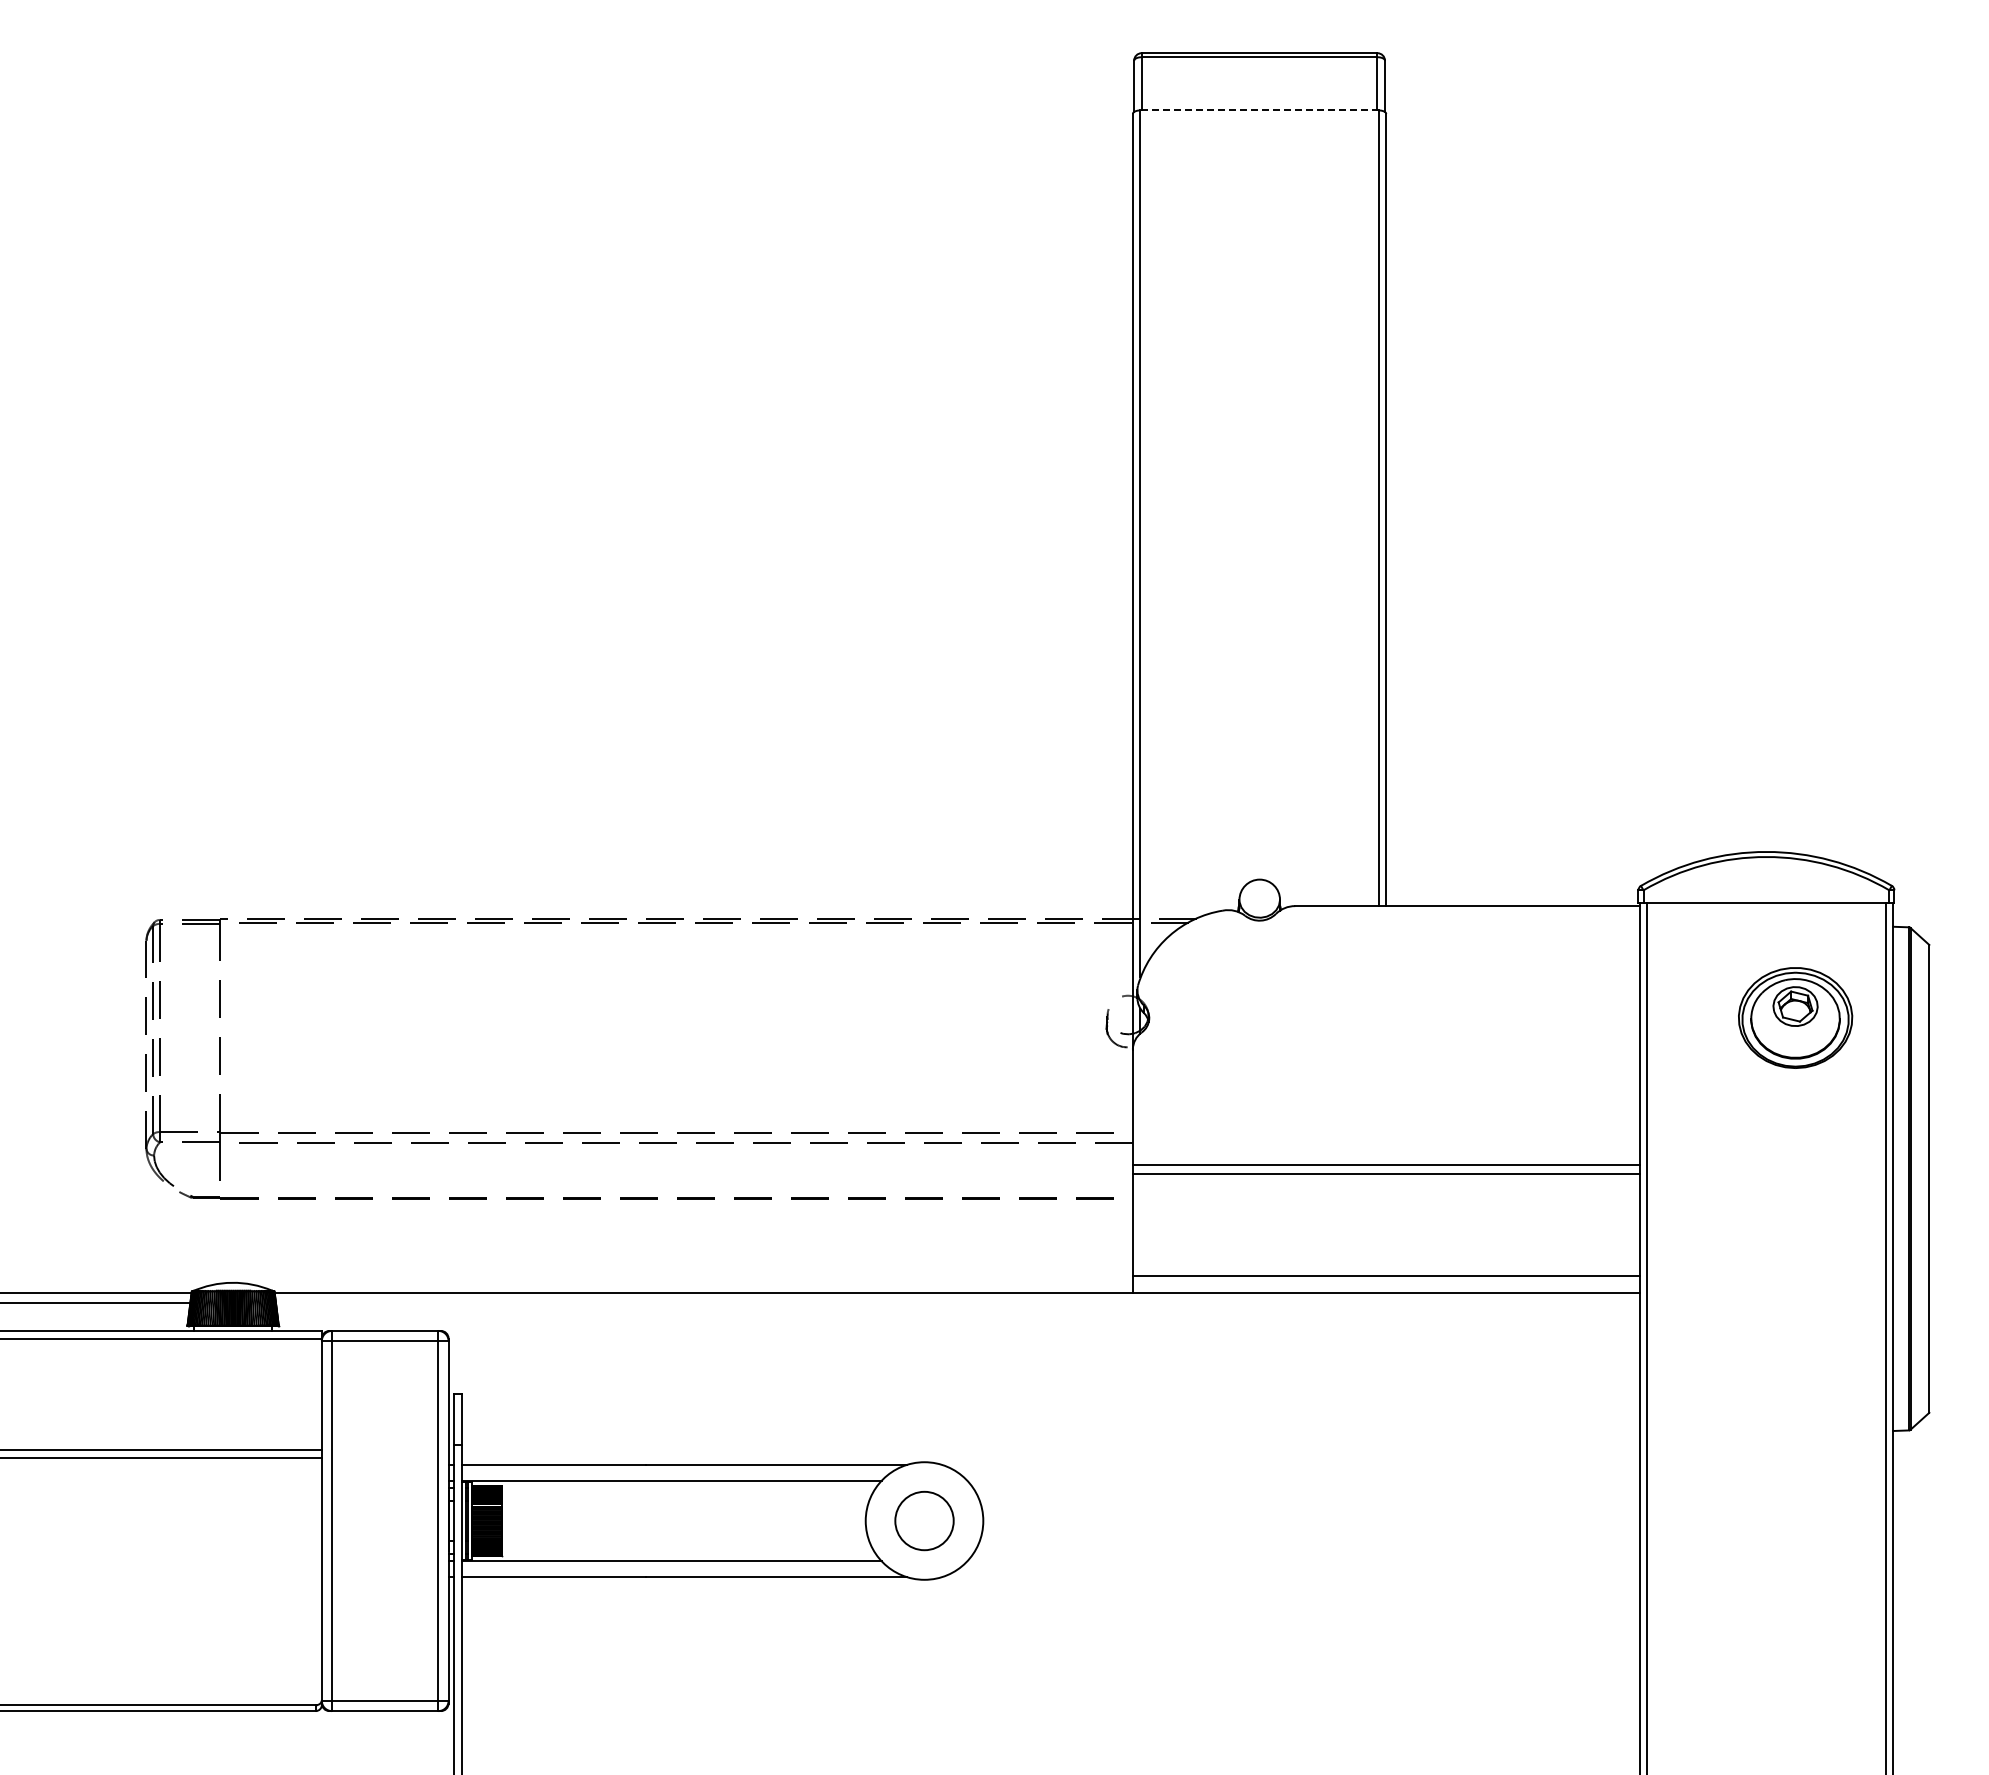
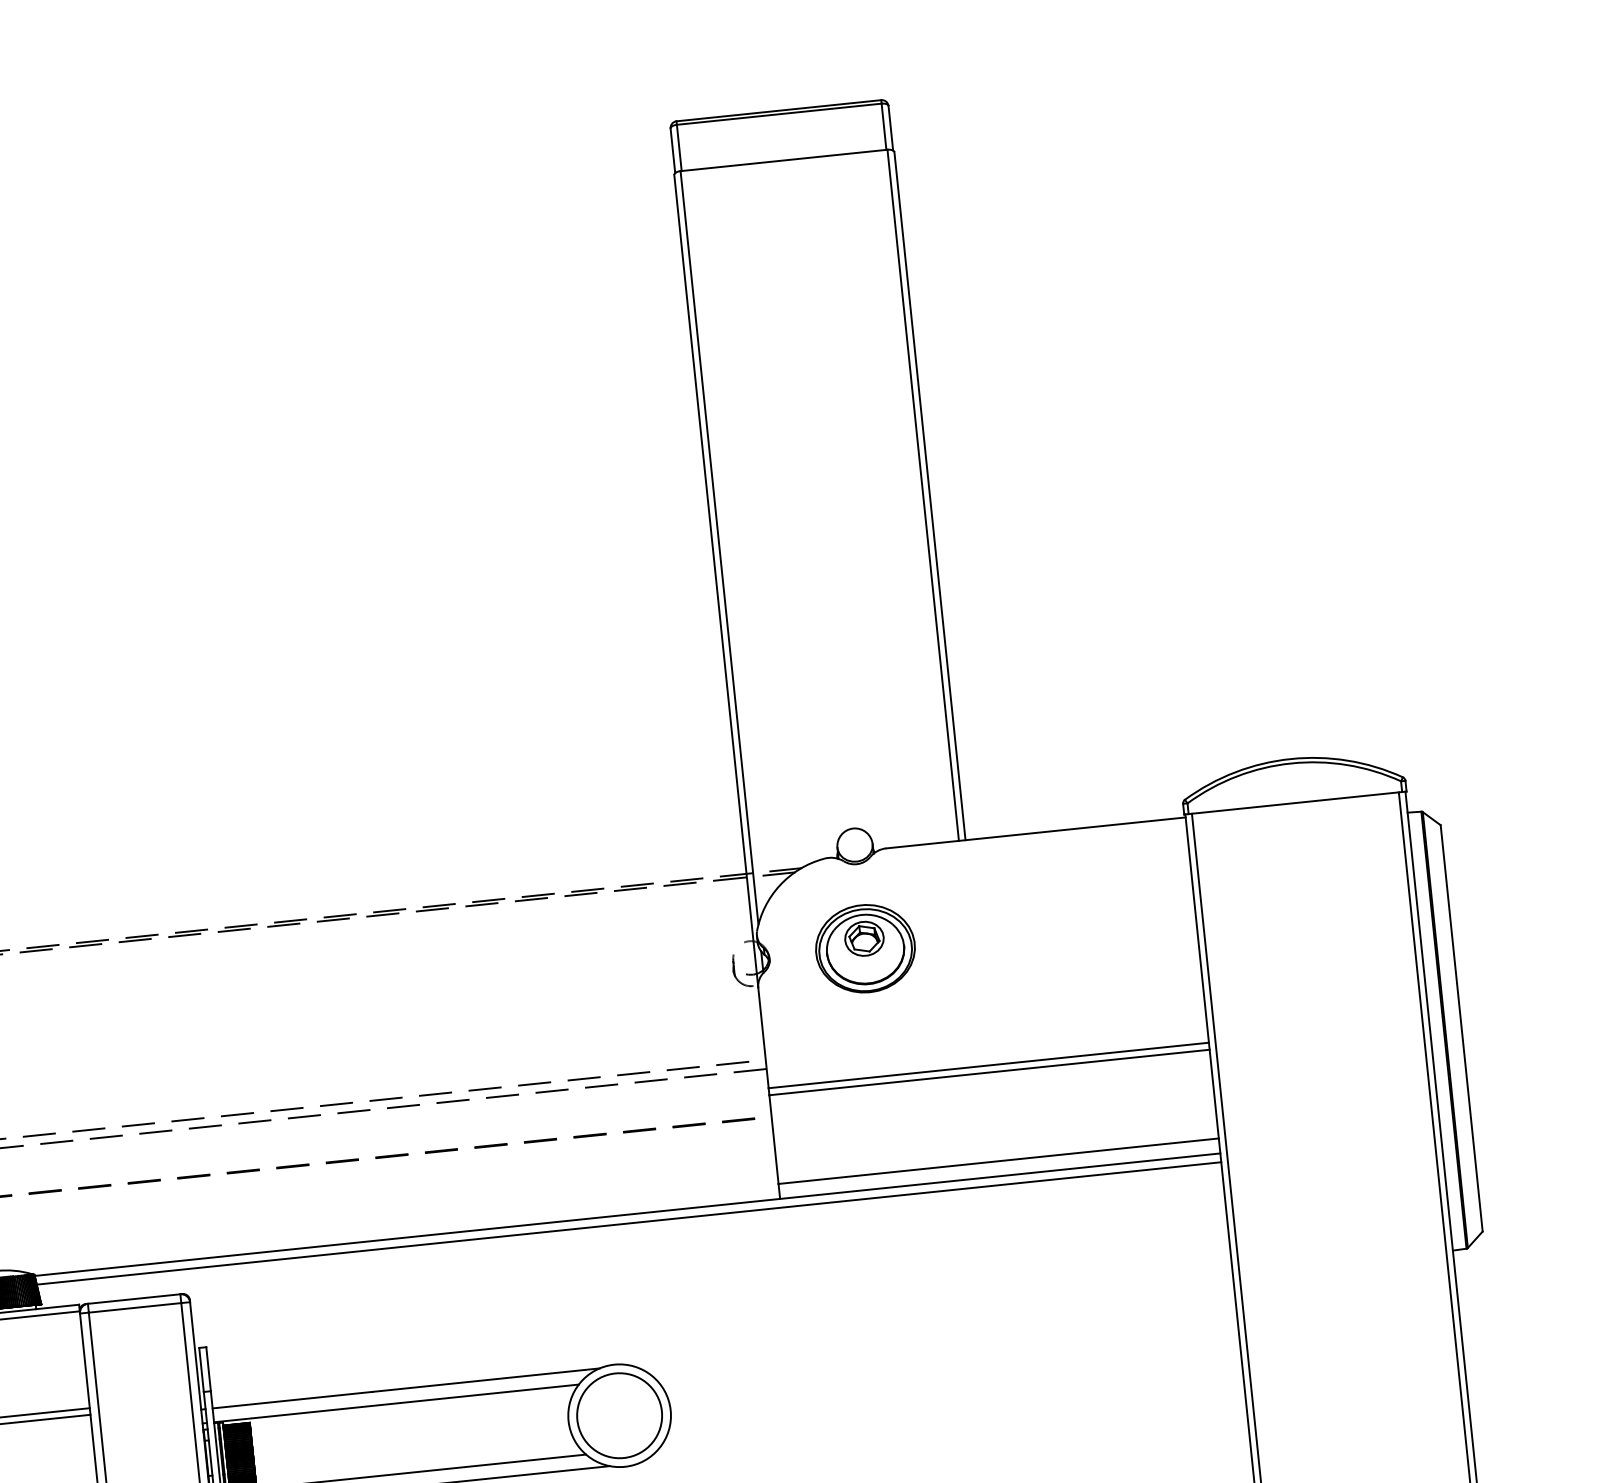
line: (1259, 110) -> (783, 160), dashed -> solid
part: (1795, 1017) -> (865, 948), moved
line: (957, 1303) -> (628, 1223), added
circle: (924, 1520) -> (619, 1415), size x1.67

